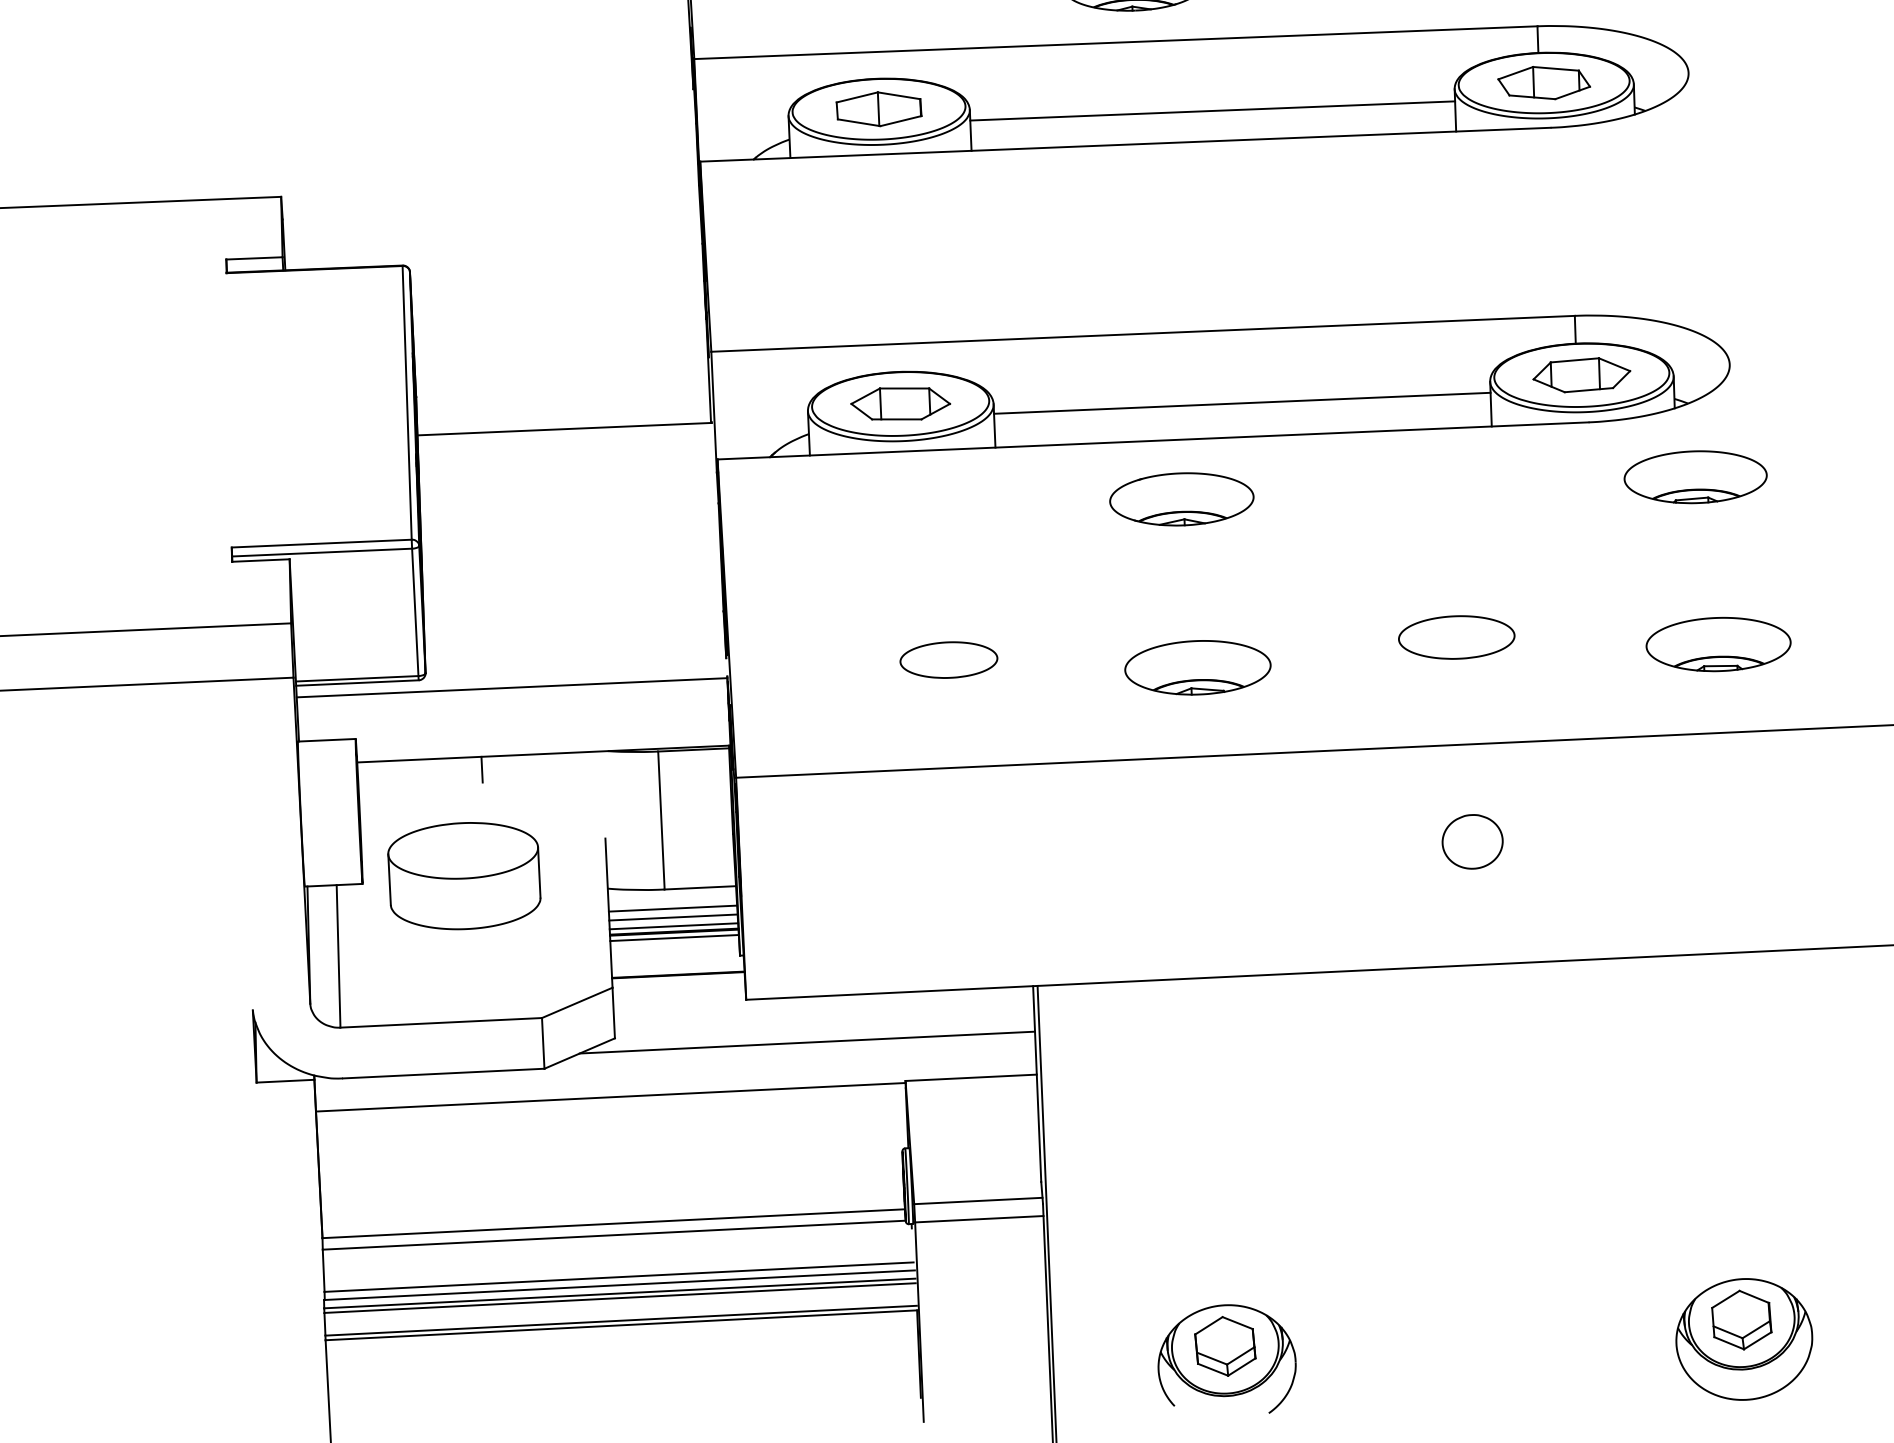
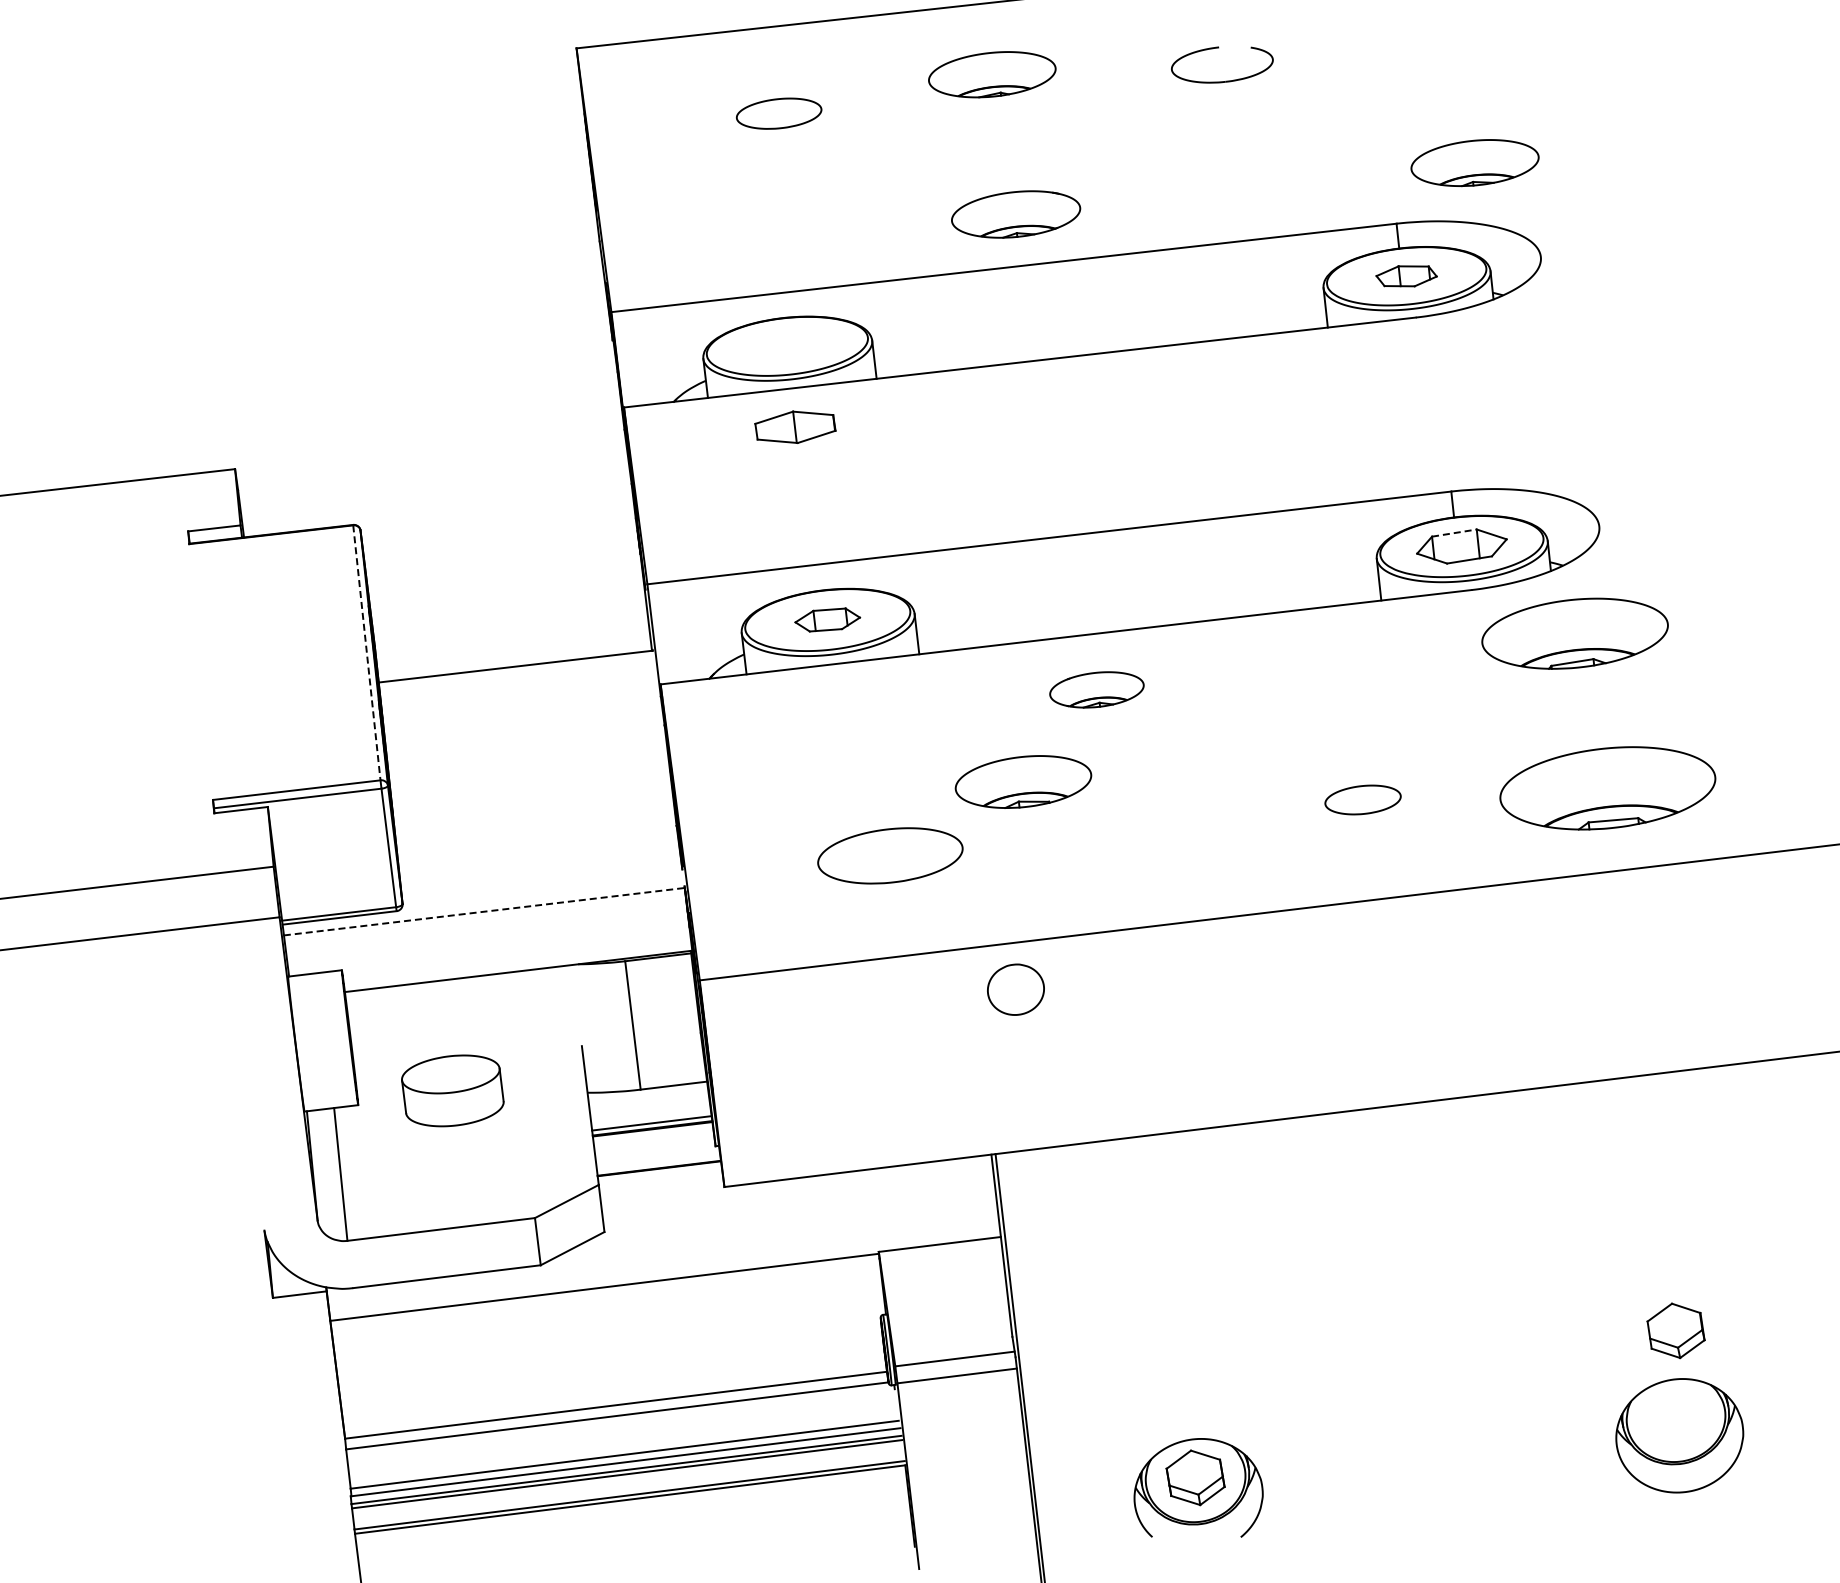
part: (1543, 83) -> (1406, 276), size x0.7
part: (879, 108) -> (795, 426), moved
line: (1212, 110) -> (1098, 324), removed
line: (1574, 360) -> (1454, 533), solid -> dashed
line: (1242, 402) -> (1146, 595), removed
line: (406, 403) -> (366, 653), solid -> dashed
part: (900, 403) -> (827, 619), size x0.7
part: (1695, 477) -> (1575, 634), size x1.4
part: (1181, 498) -> (1096, 689), size x0.7
part: (1456, 636) -> (1362, 799), size x0.7
part: (1719, 644) -> (1608, 788), size x1.6
part: (949, 659) -> (890, 855), size x1.6
part: (1197, 667) -> (1023, 781), moved
line: (511, 687) -> (483, 911), solid -> dashed
line: (481, 769) -> (461, 990), removed
part: (1472, 841) -> (1015, 989), moved
part: (464, 875) -> (452, 1090), size x0.7
line: (672, 908) -> (649, 1106), removed
line: (673, 916) -> (650, 1114), removed
line: (674, 938) -> (653, 1134), removed
line: (807, 1042) -> (784, 1222), removed
part: (1741, 1319) -> (1675, 1330), moved

